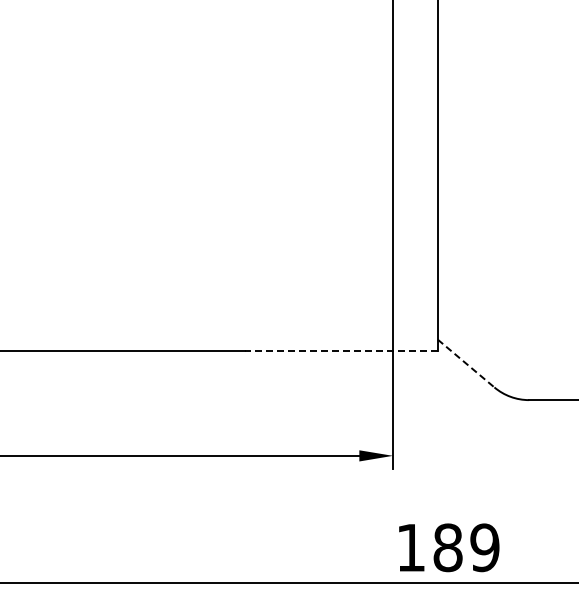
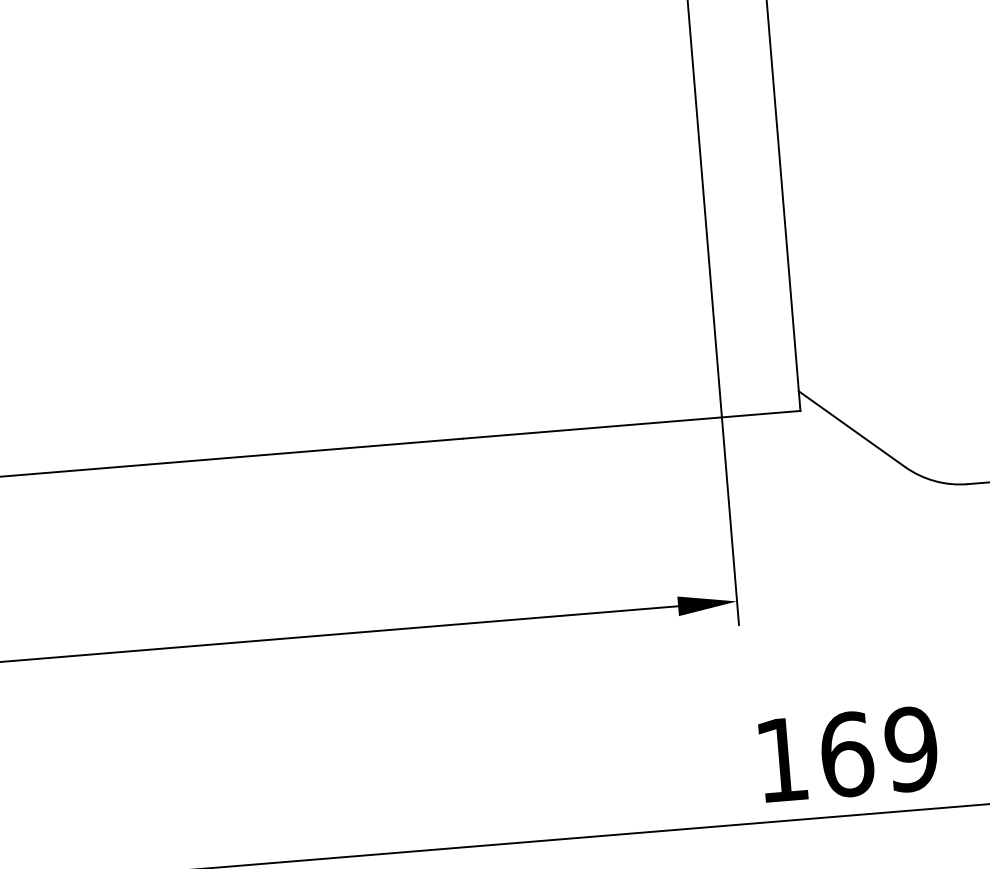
line: (340, 350) -> (629, 424), dashed -> solid
line: (466, 363) -> (852, 429), dashed -> solid
text: (447, 547) -> (845, 754), 189 -> 169

